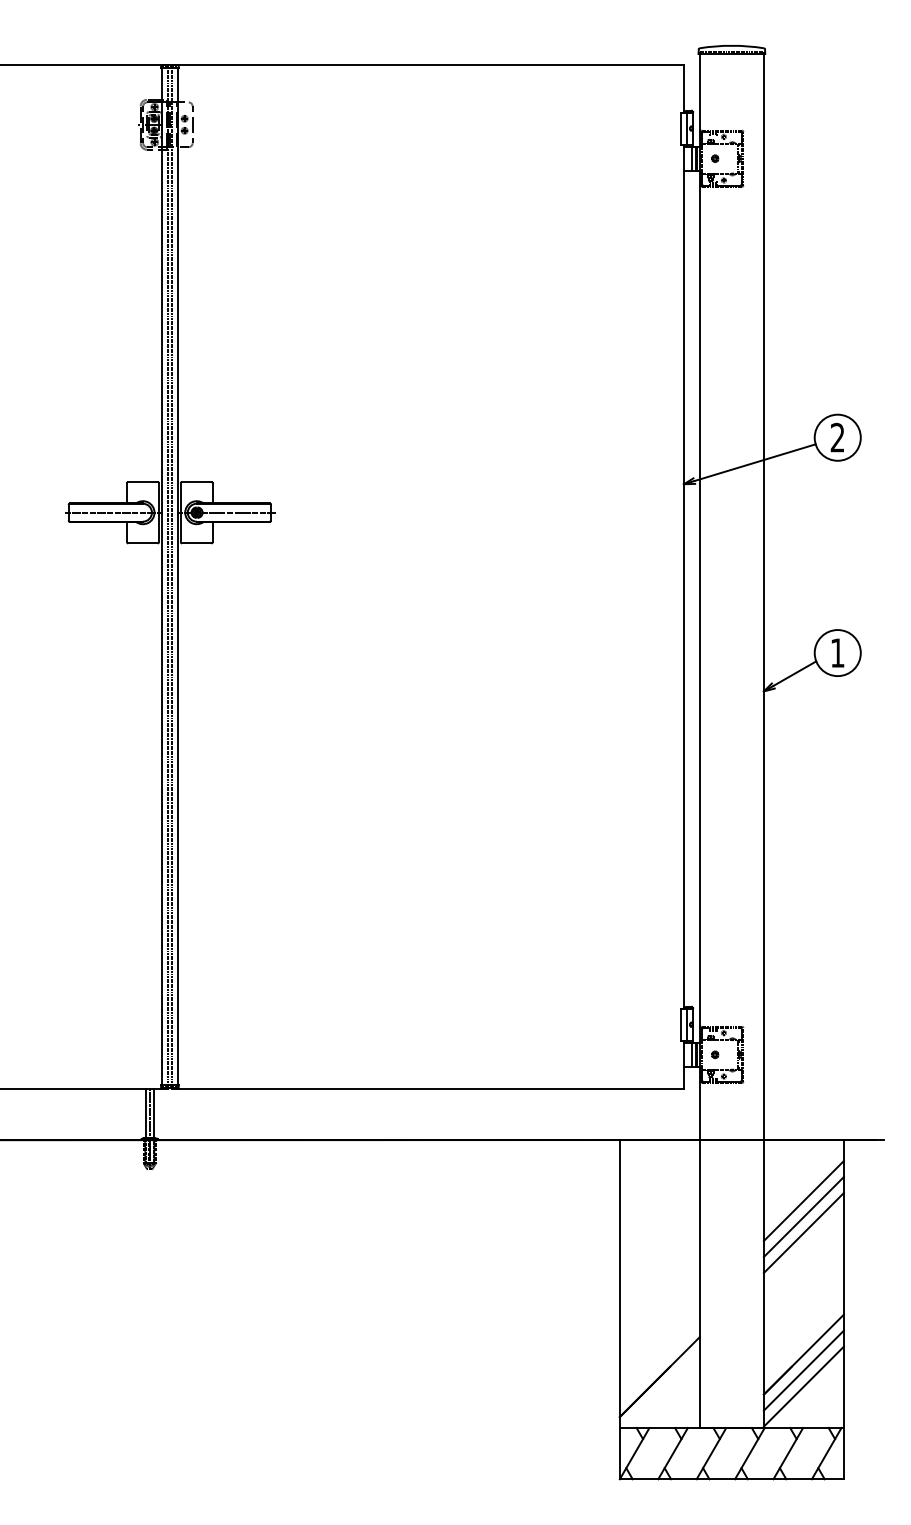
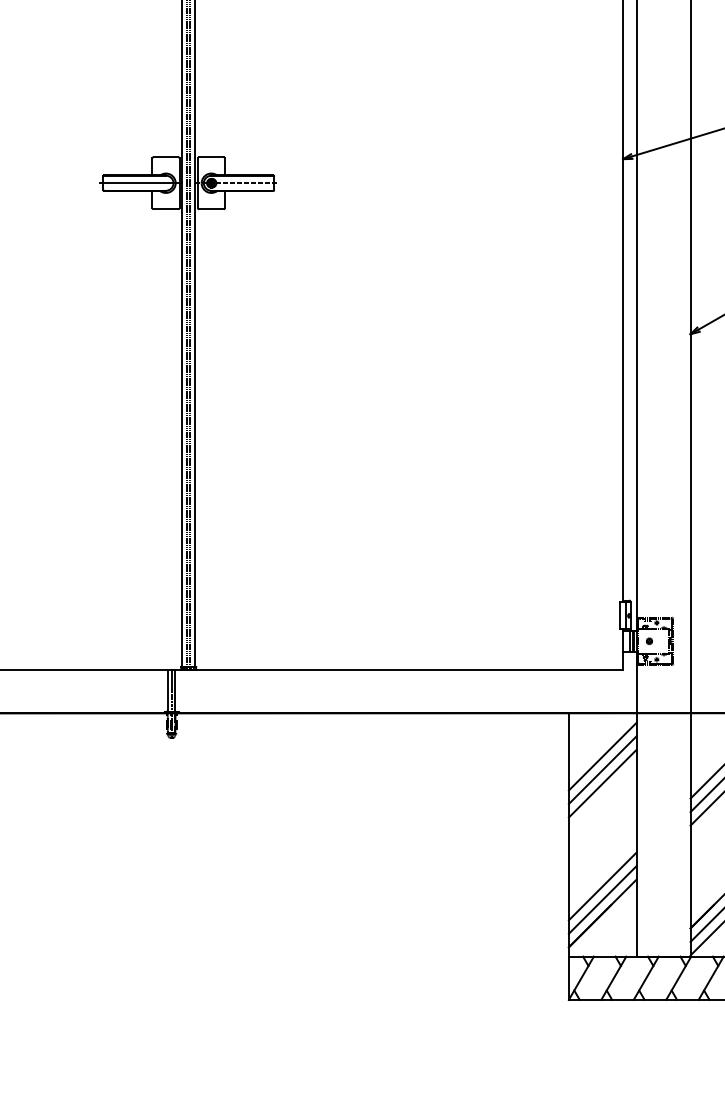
line: (659, 1191) -> (602, 756), added
line: (659, 1207) -> (602, 770), added
line: (659, 1223) -> (602, 783), added
line: (659, 1345) -> (602, 886), added
line: (659, 1361) -> (602, 900), added

